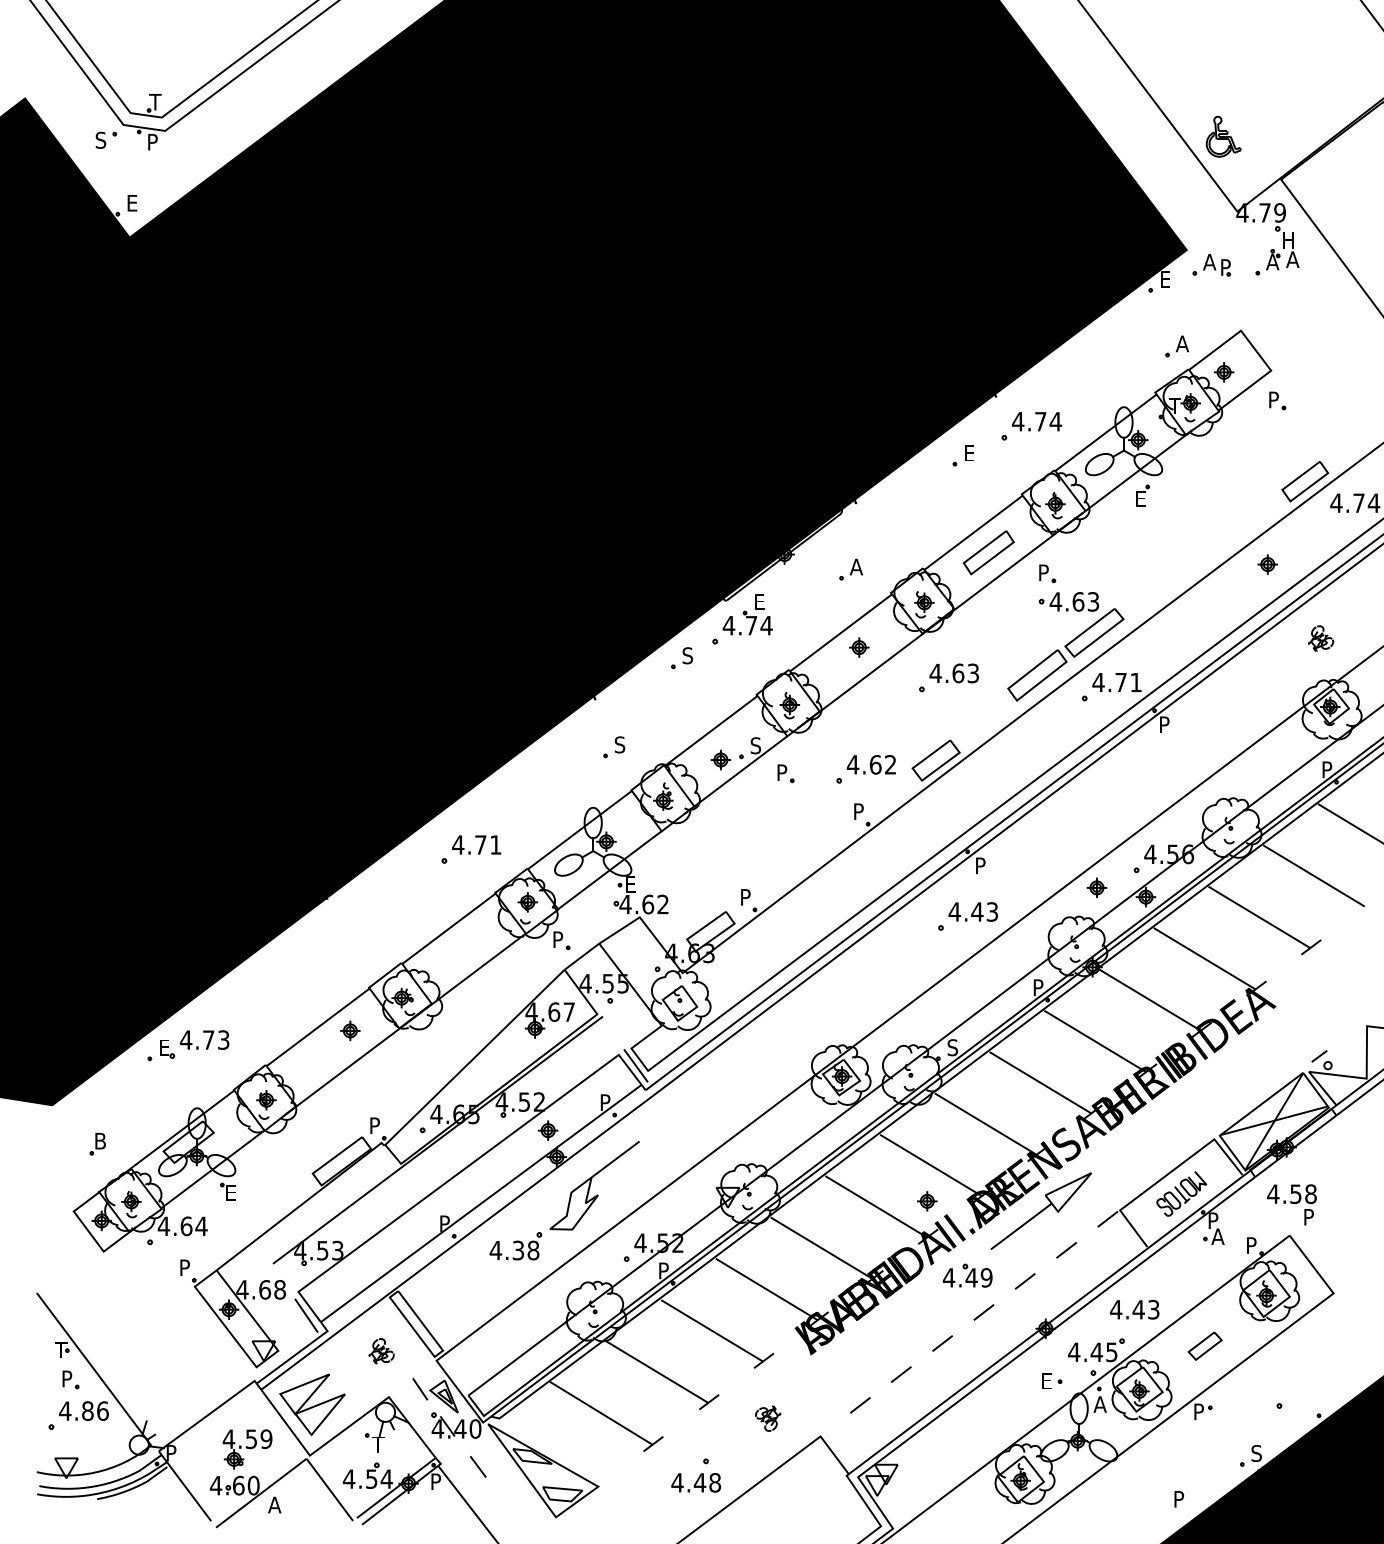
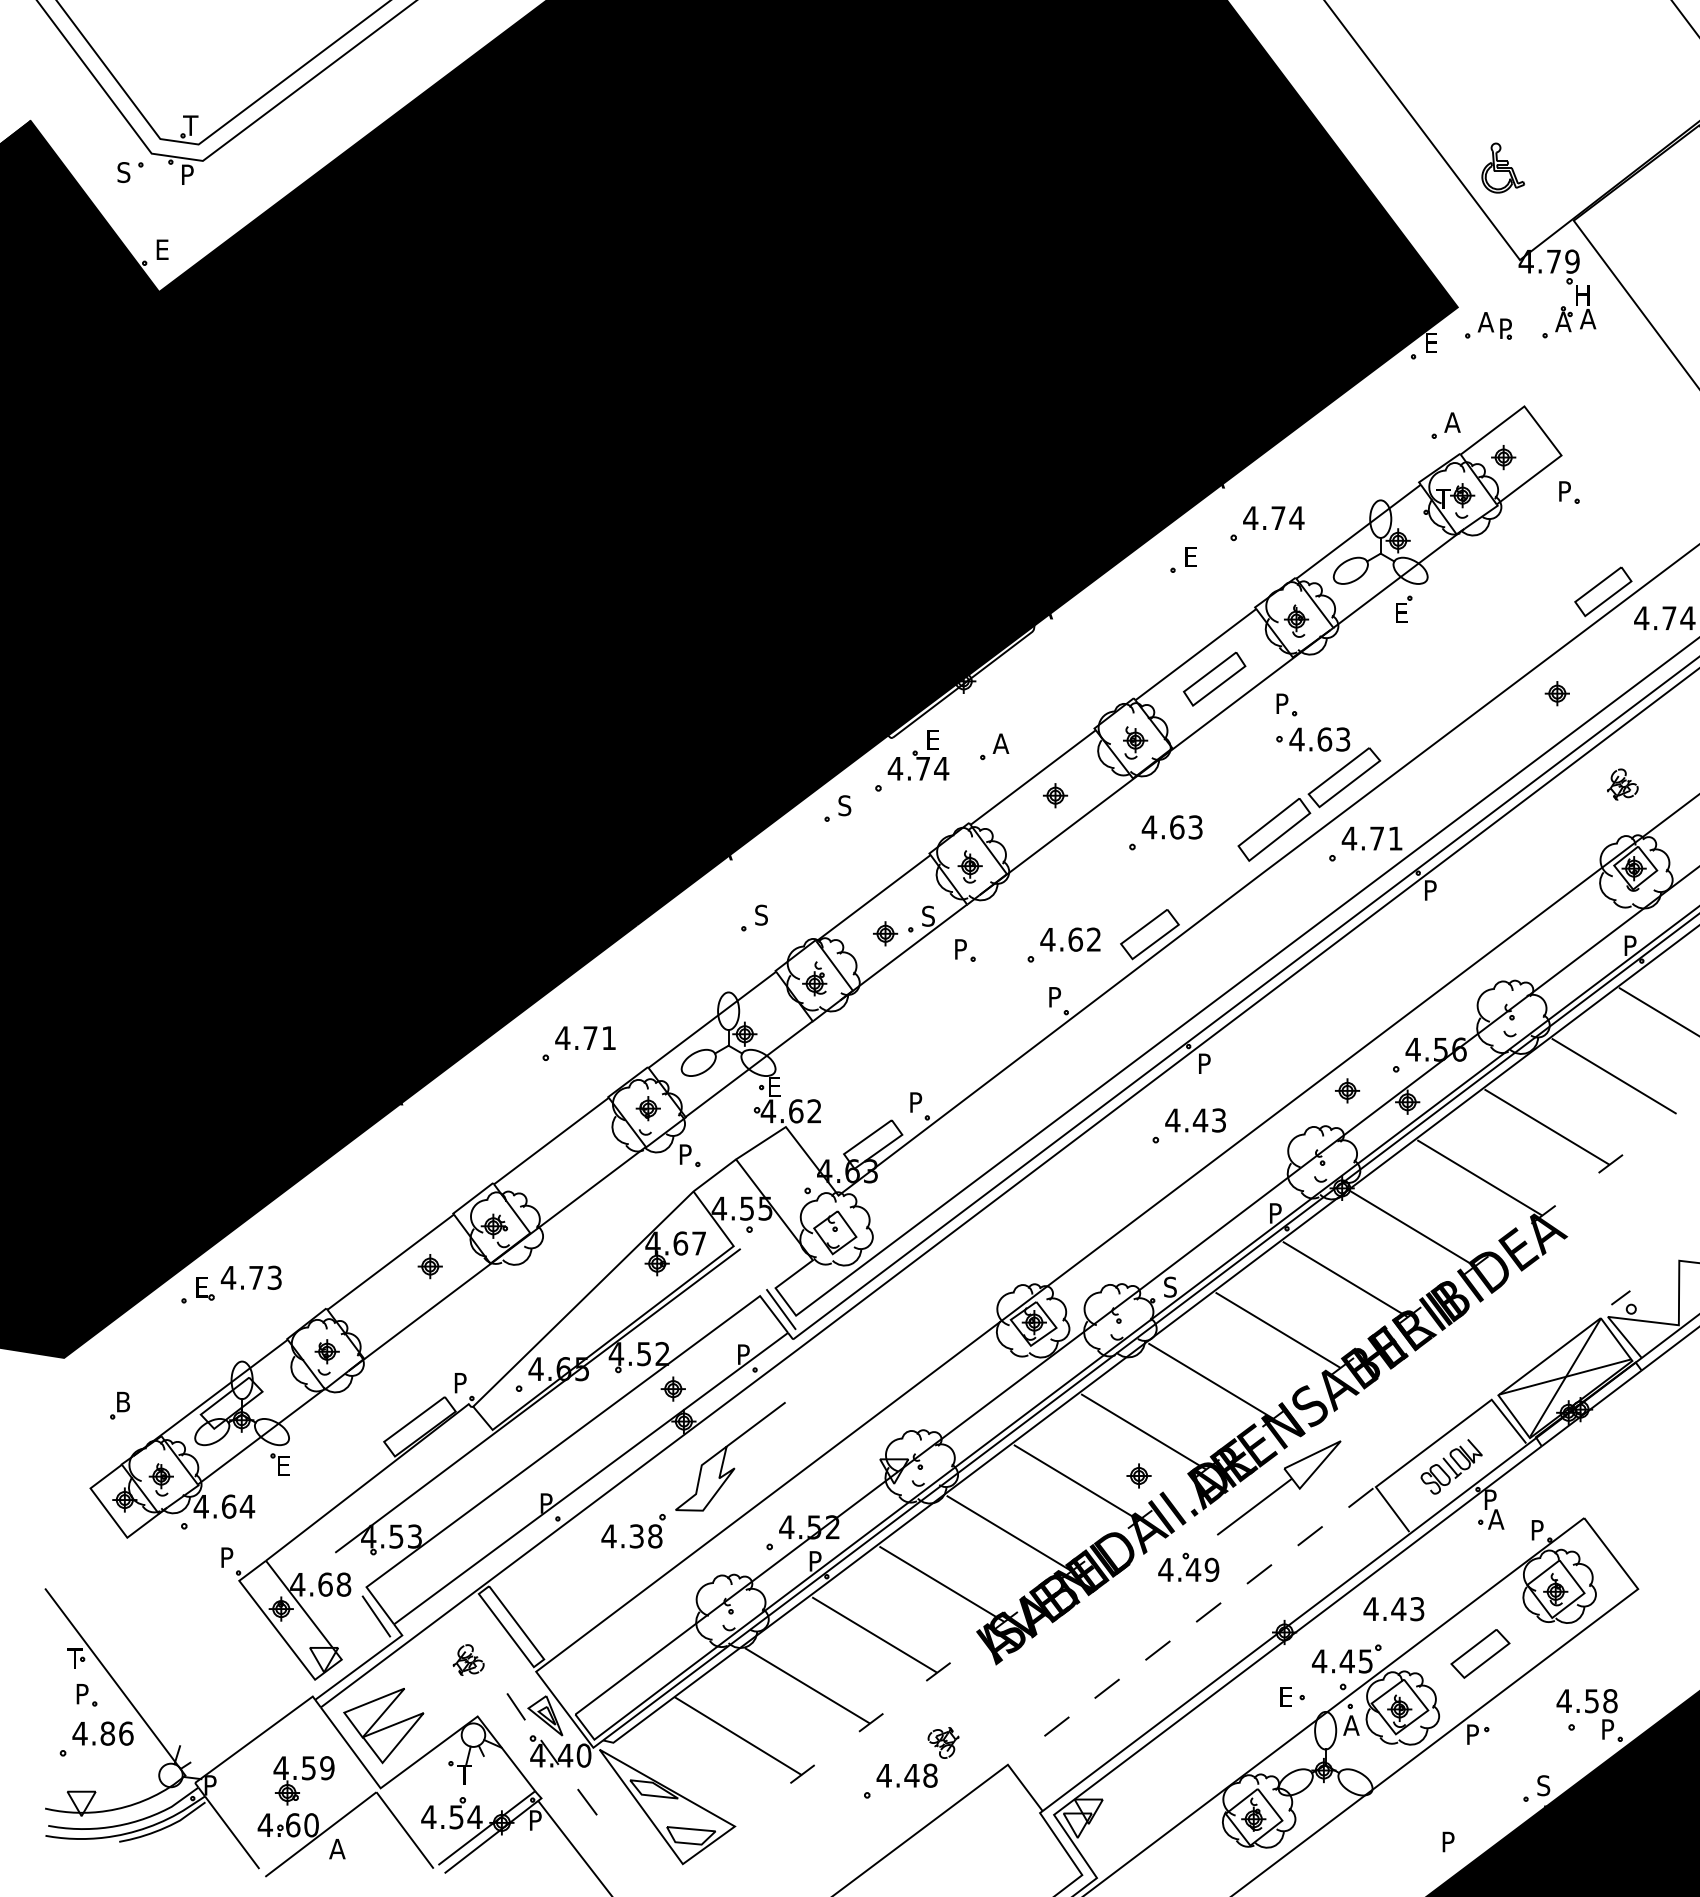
part: (851, 569) -> (994, 746), moved
text: (1291, 1205) -> (1586, 1714), moved
part: (1205, 1345) -> (1480, 1653), size x1.43
text: (695, 1482) -> (906, 1775), moved

